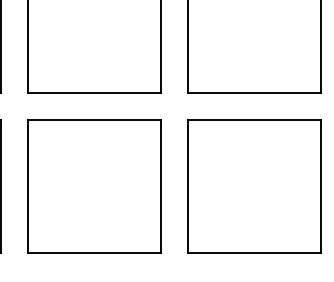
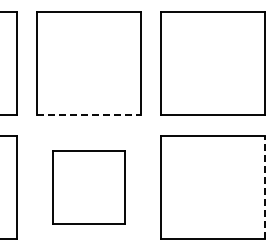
line: (95, 93) -> (89, 115), solid -> dashed
part: (94, 186) -> (88, 187), size x0.7
line: (321, 186) -> (264, 187), solid -> dashed

